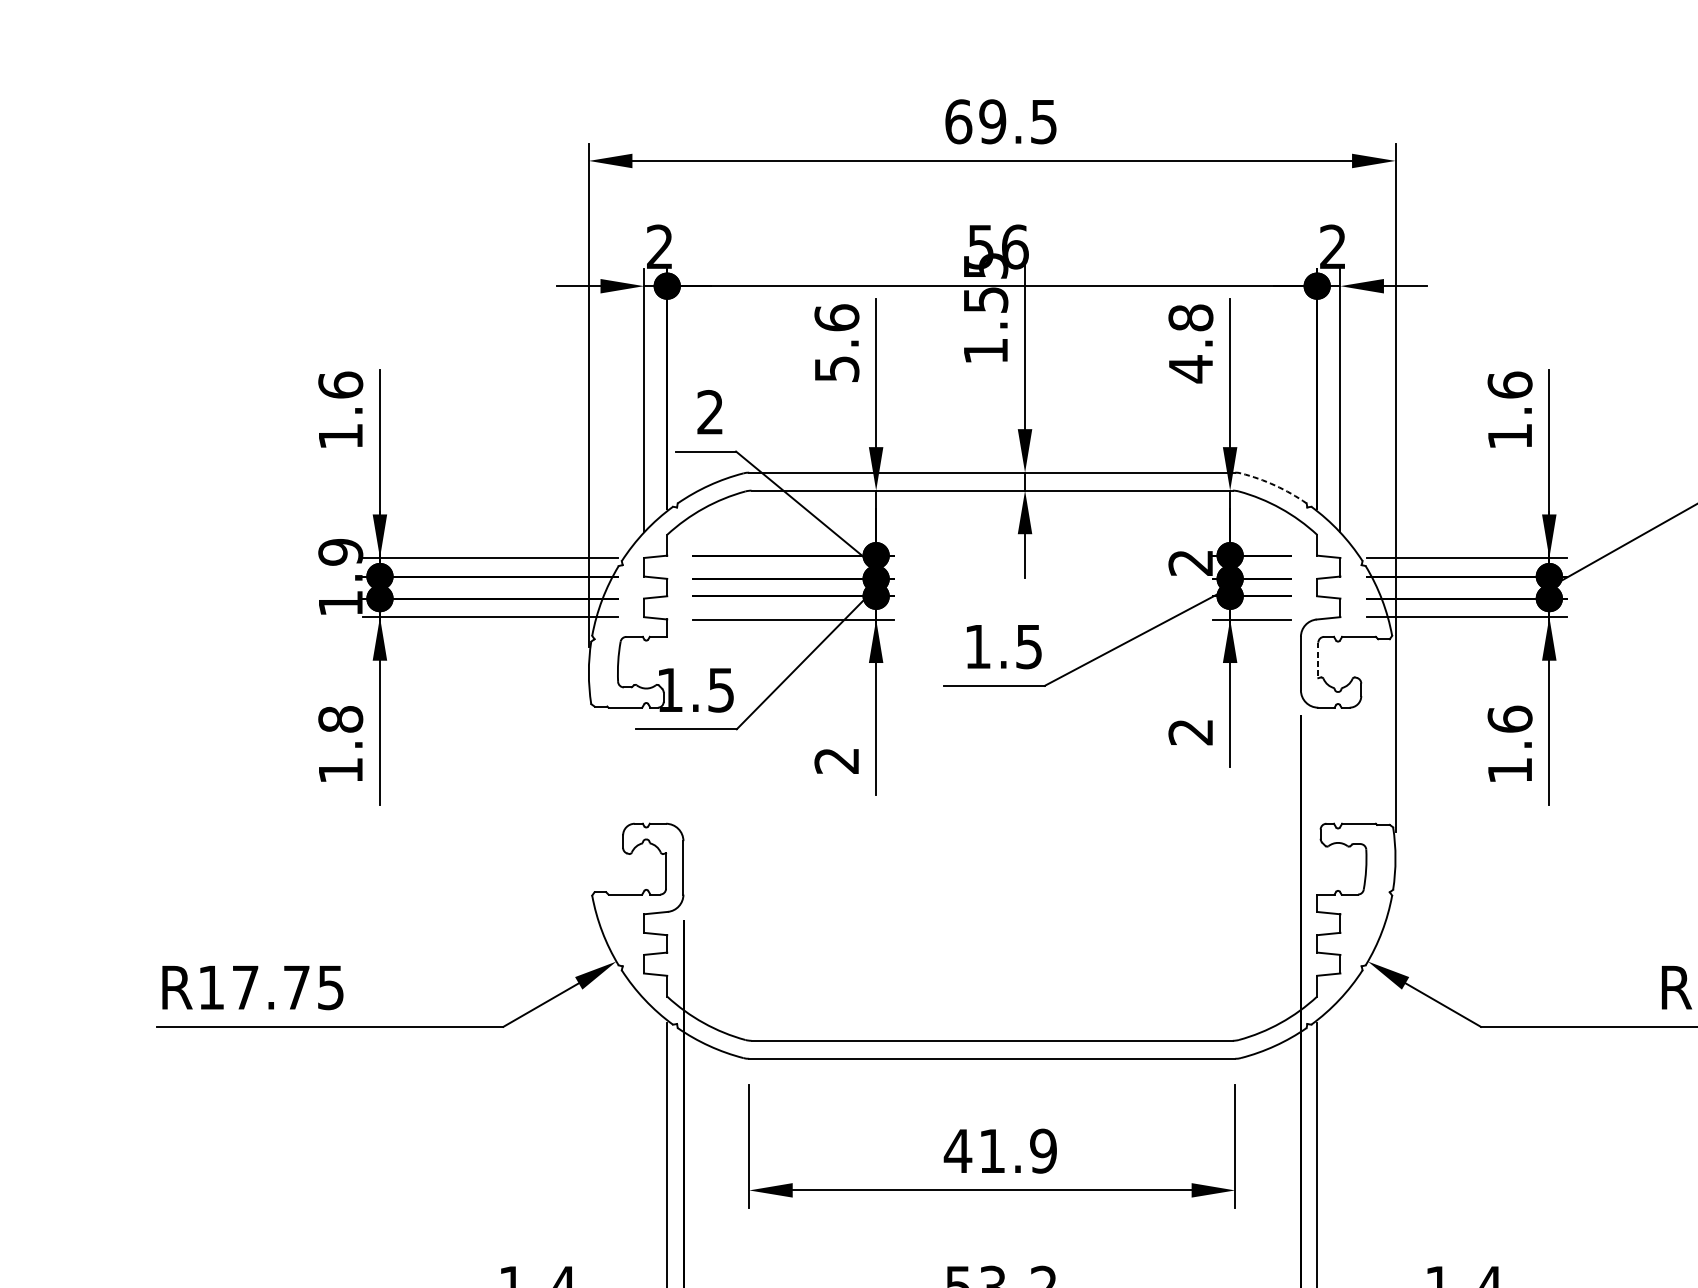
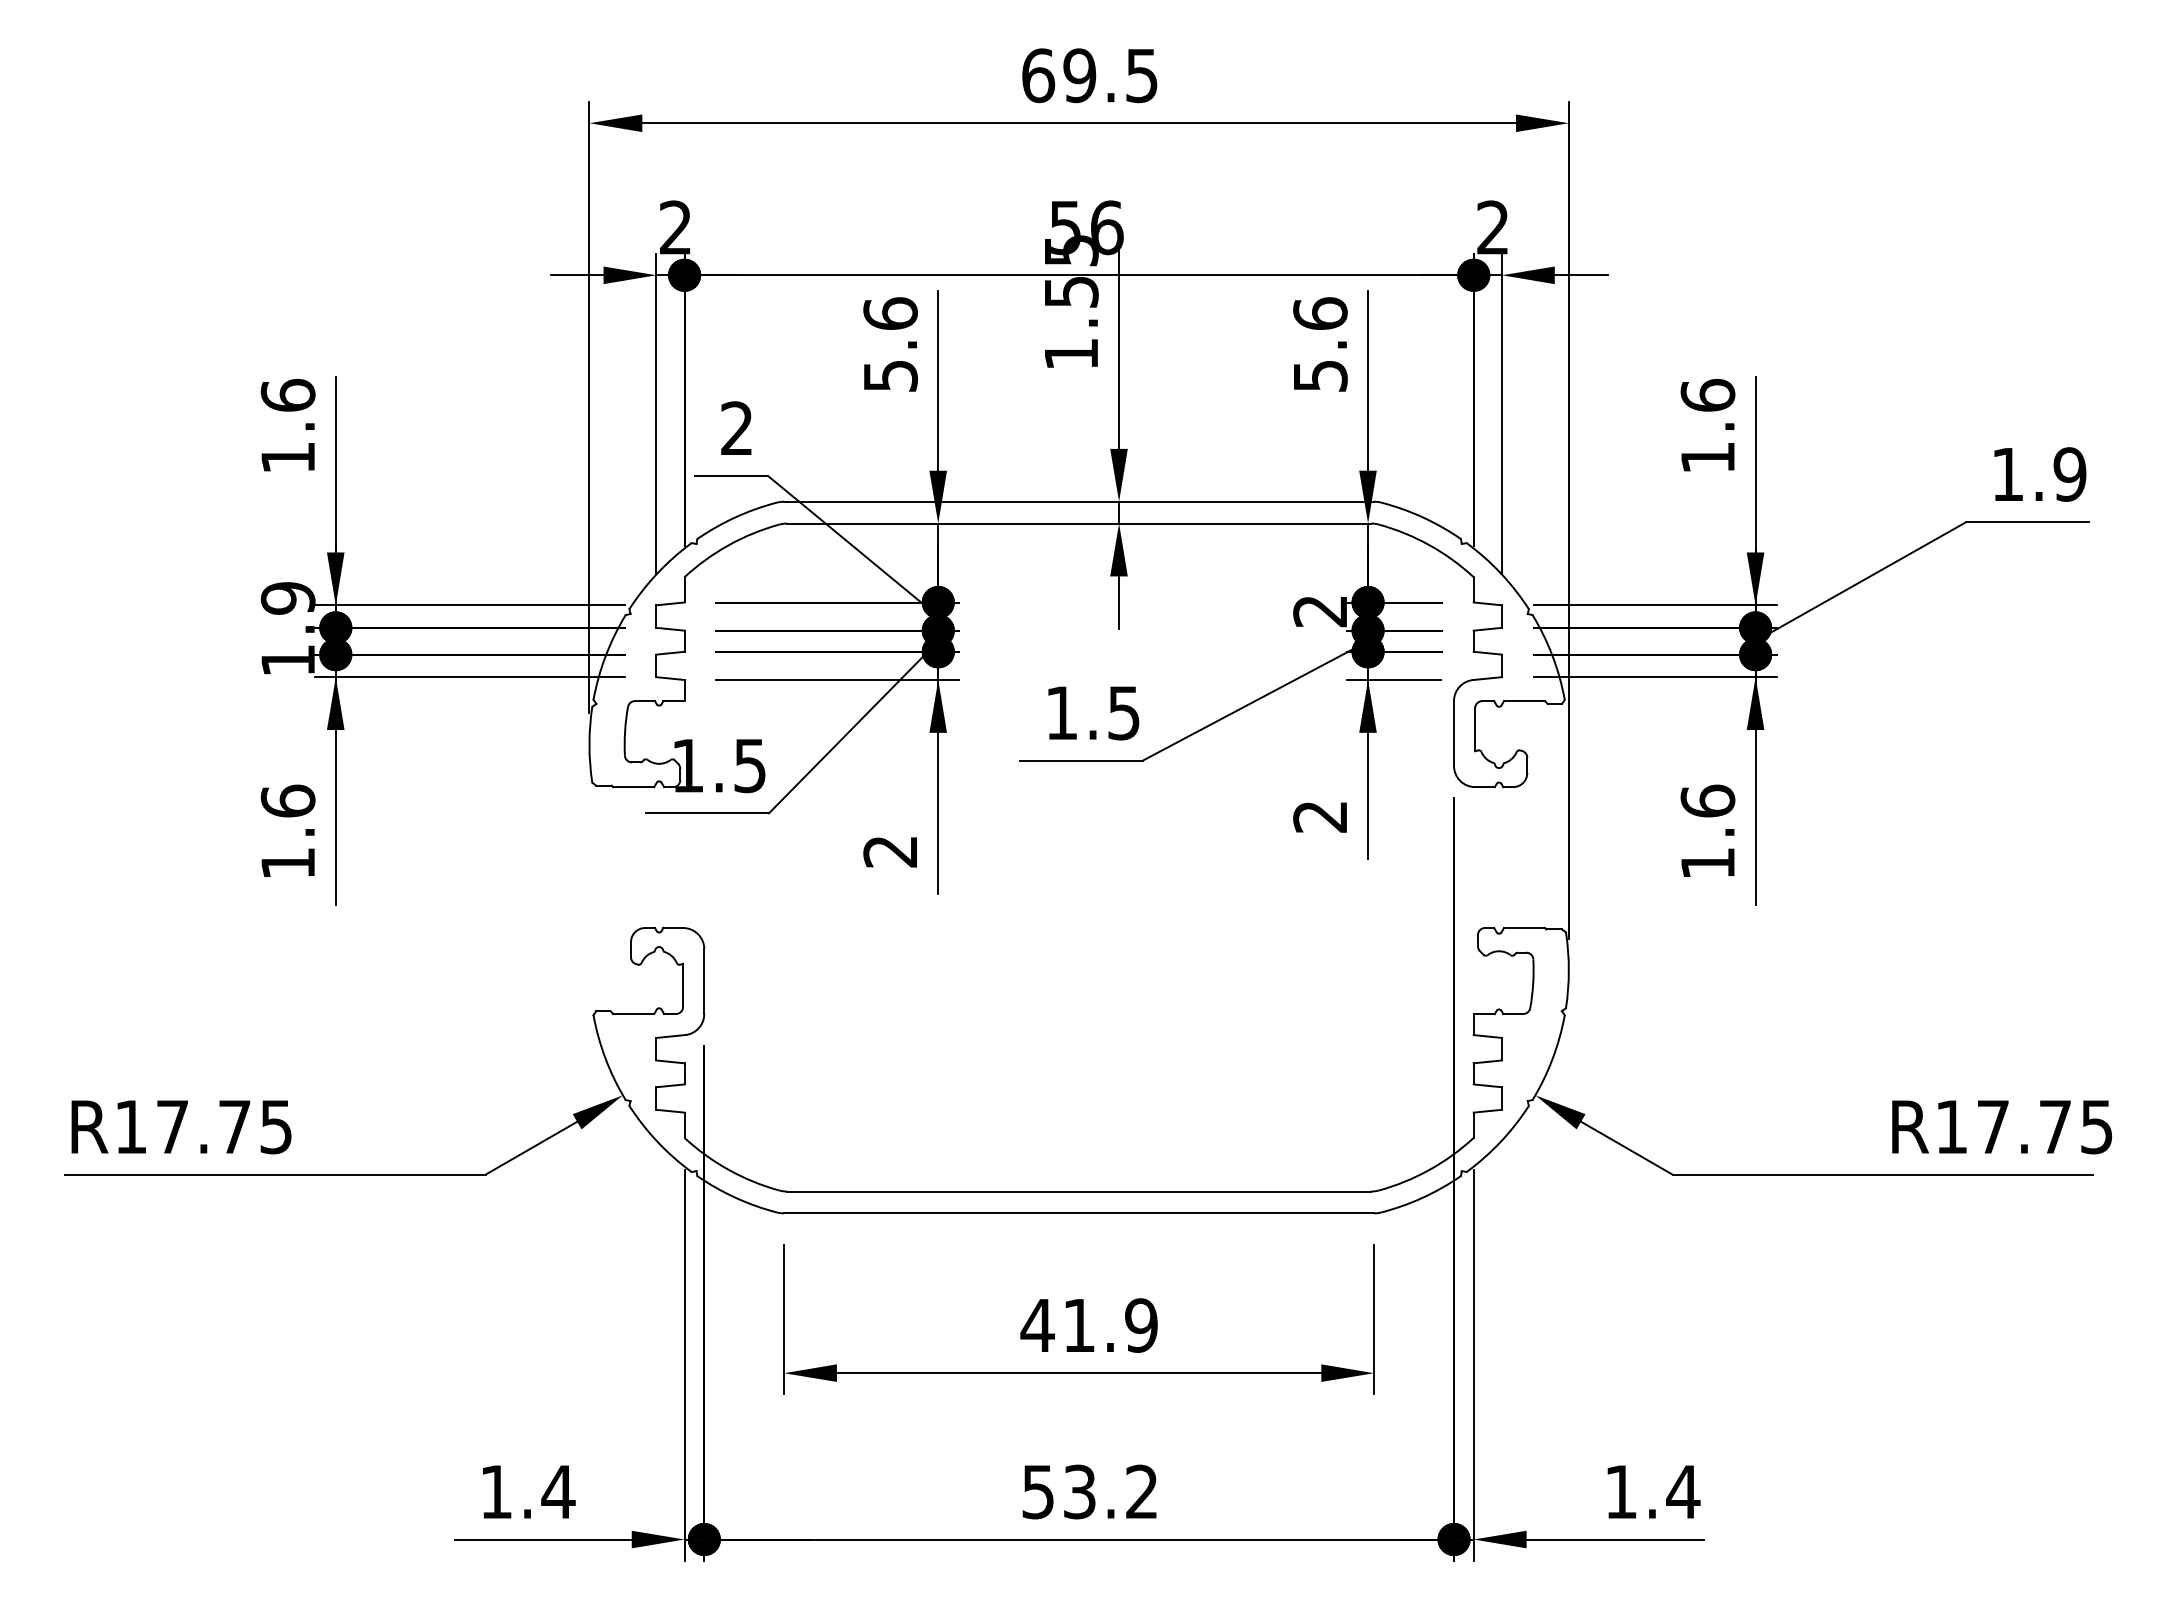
text: (1190, 344) -> (1320, 345), 4.8 -> 5.6
arc: (1274, 485) -> (1422, 517), dashed -> solid
line: (1318, 660) -> (1475, 729), dashed -> solid
text: (340, 718) -> (287, 800), 1.8 -> 1.6

